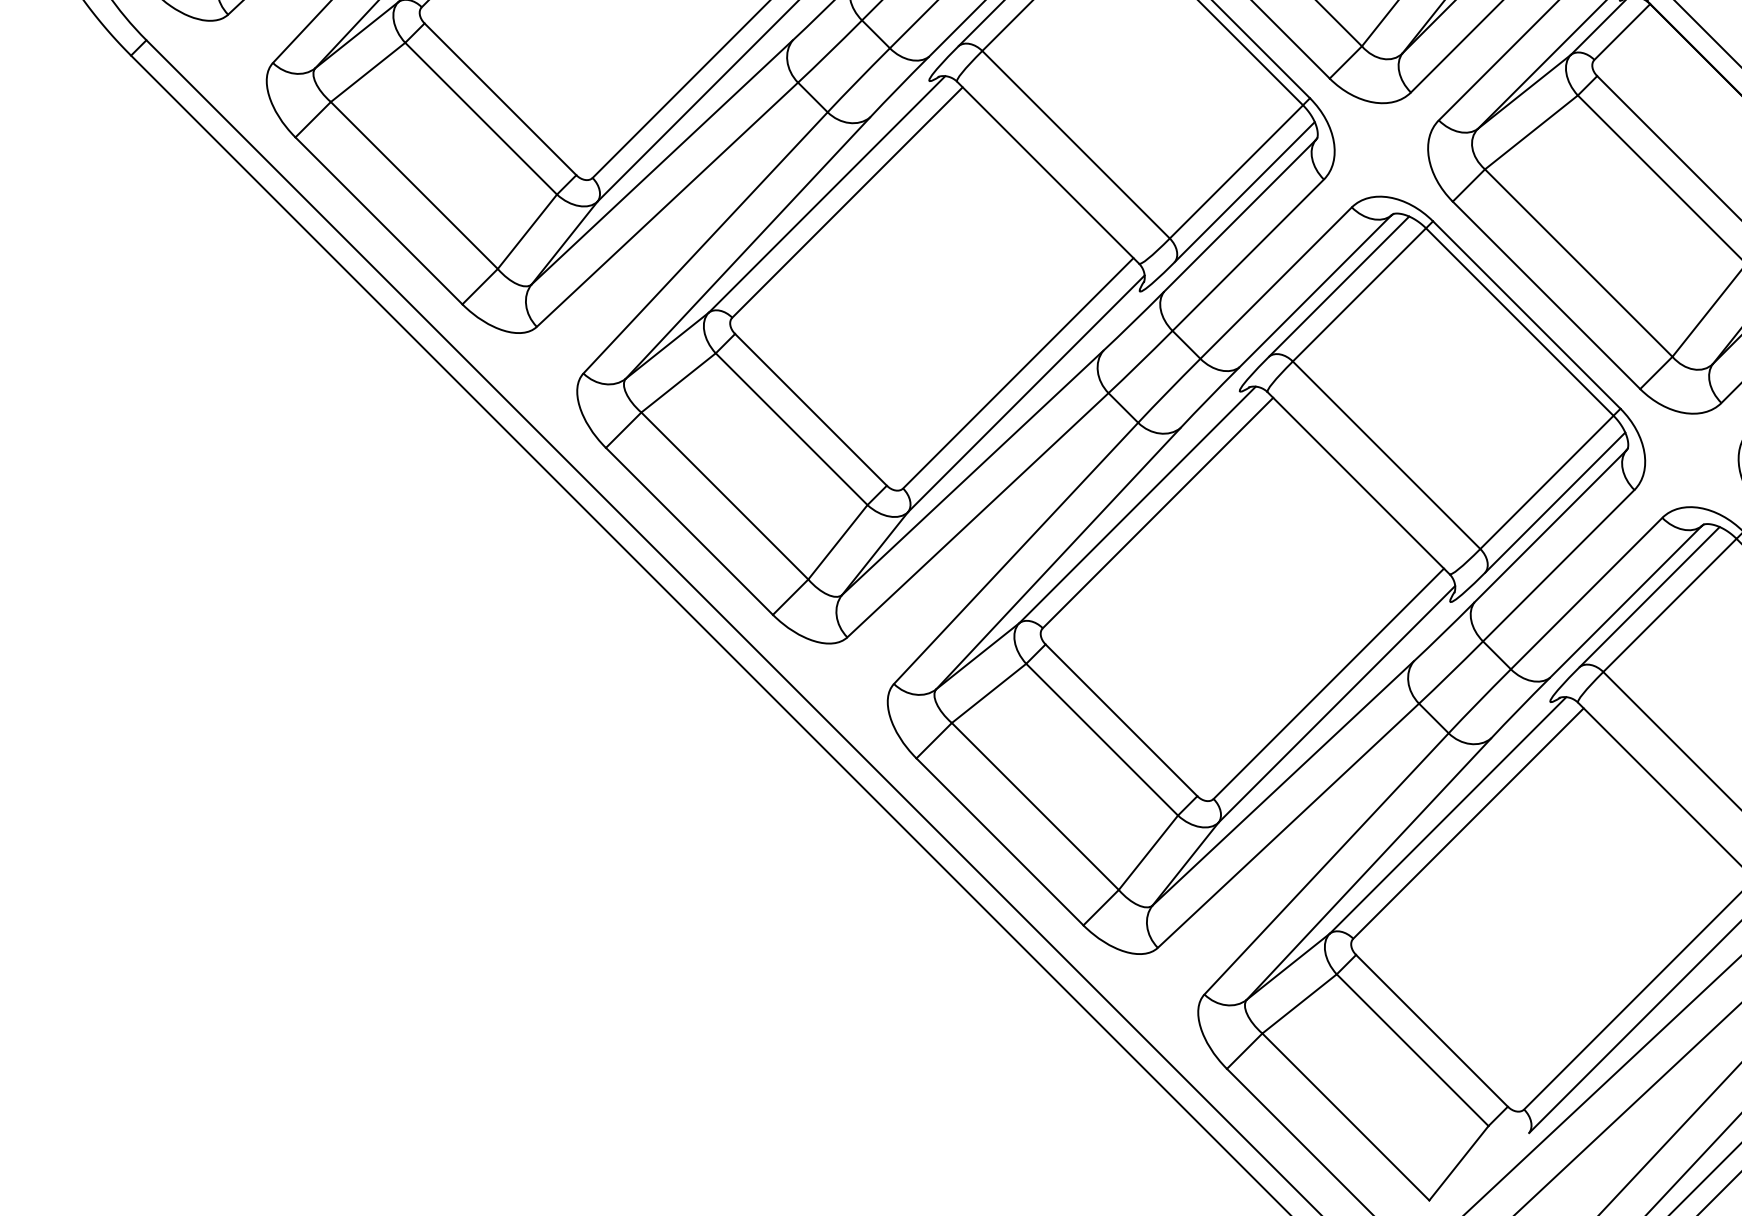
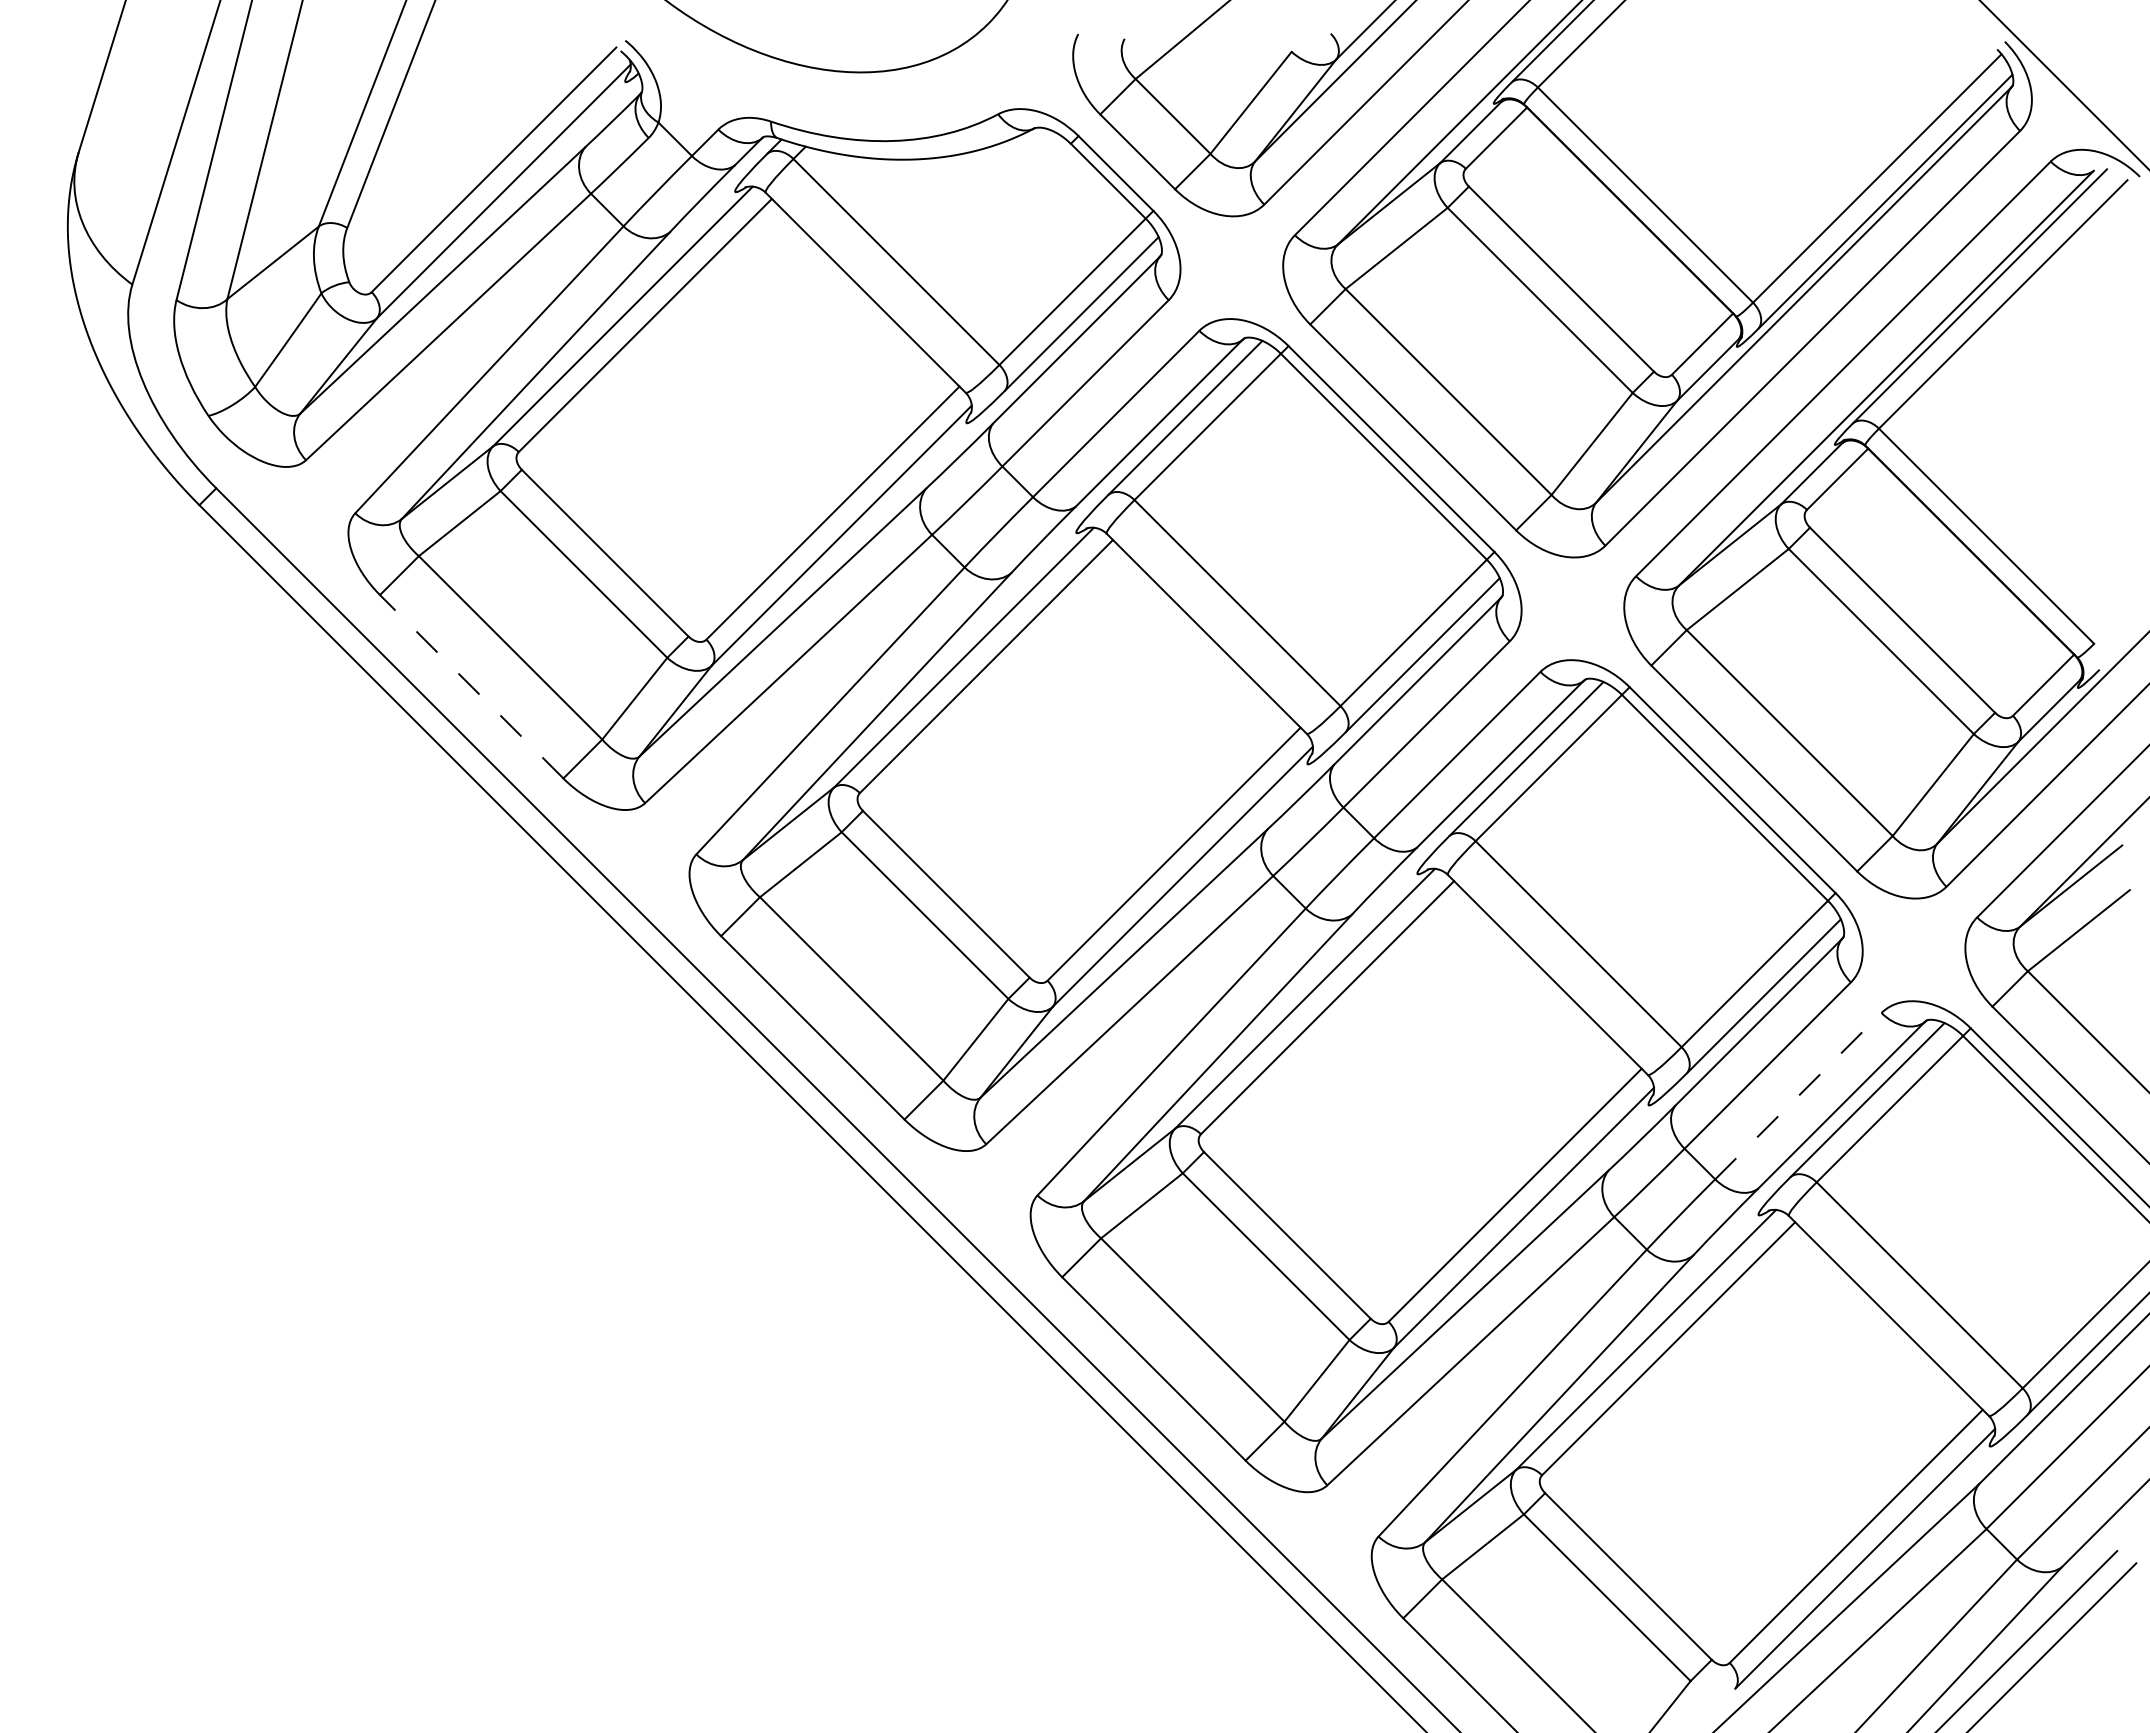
line: (378, 220) -> (471, 686), solid -> dashed
line: (1586, 593) -> (1798, 1096), solid -> dashed

